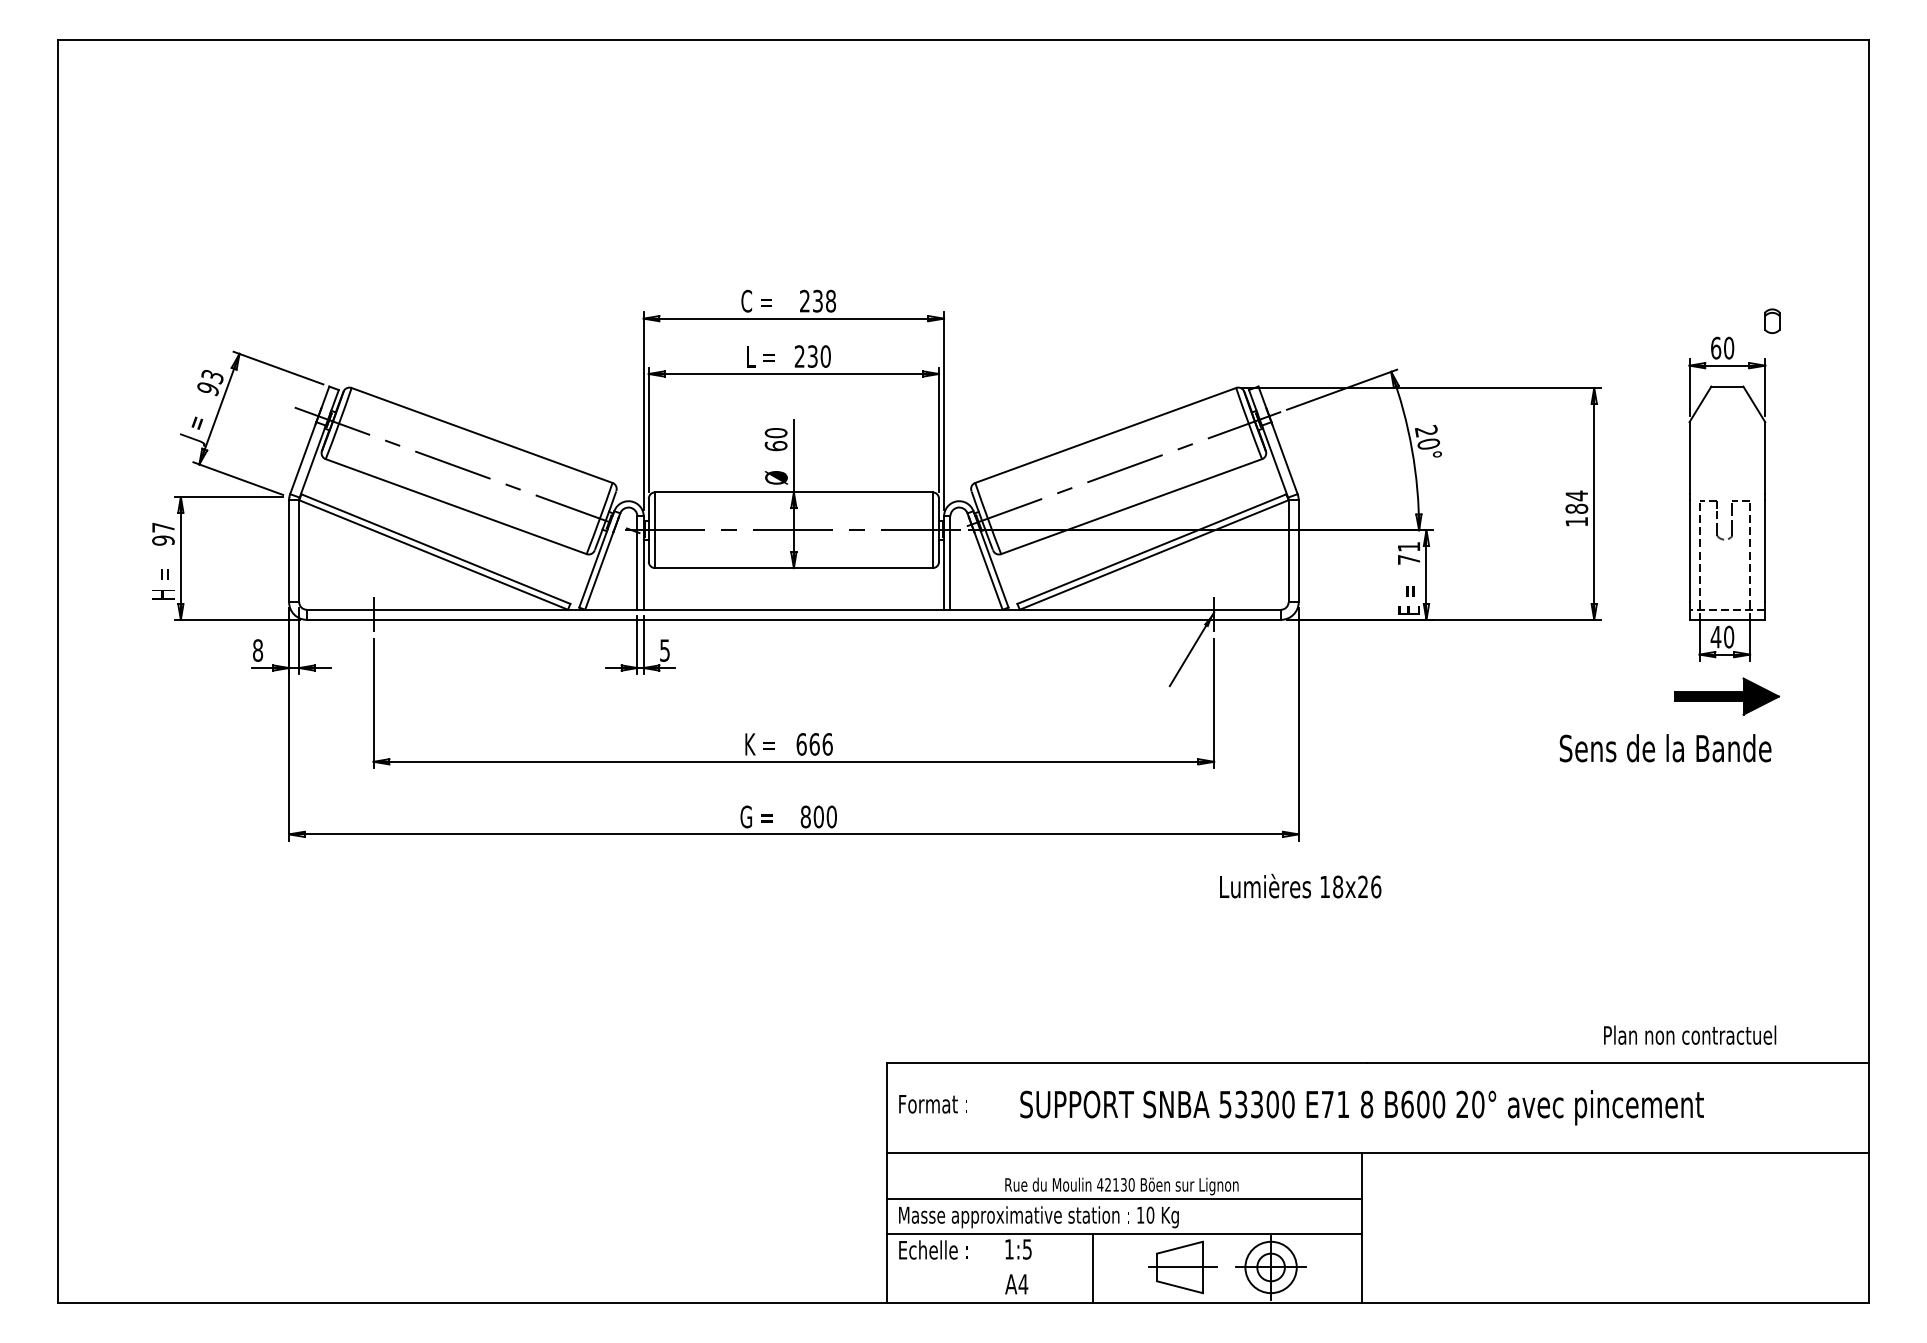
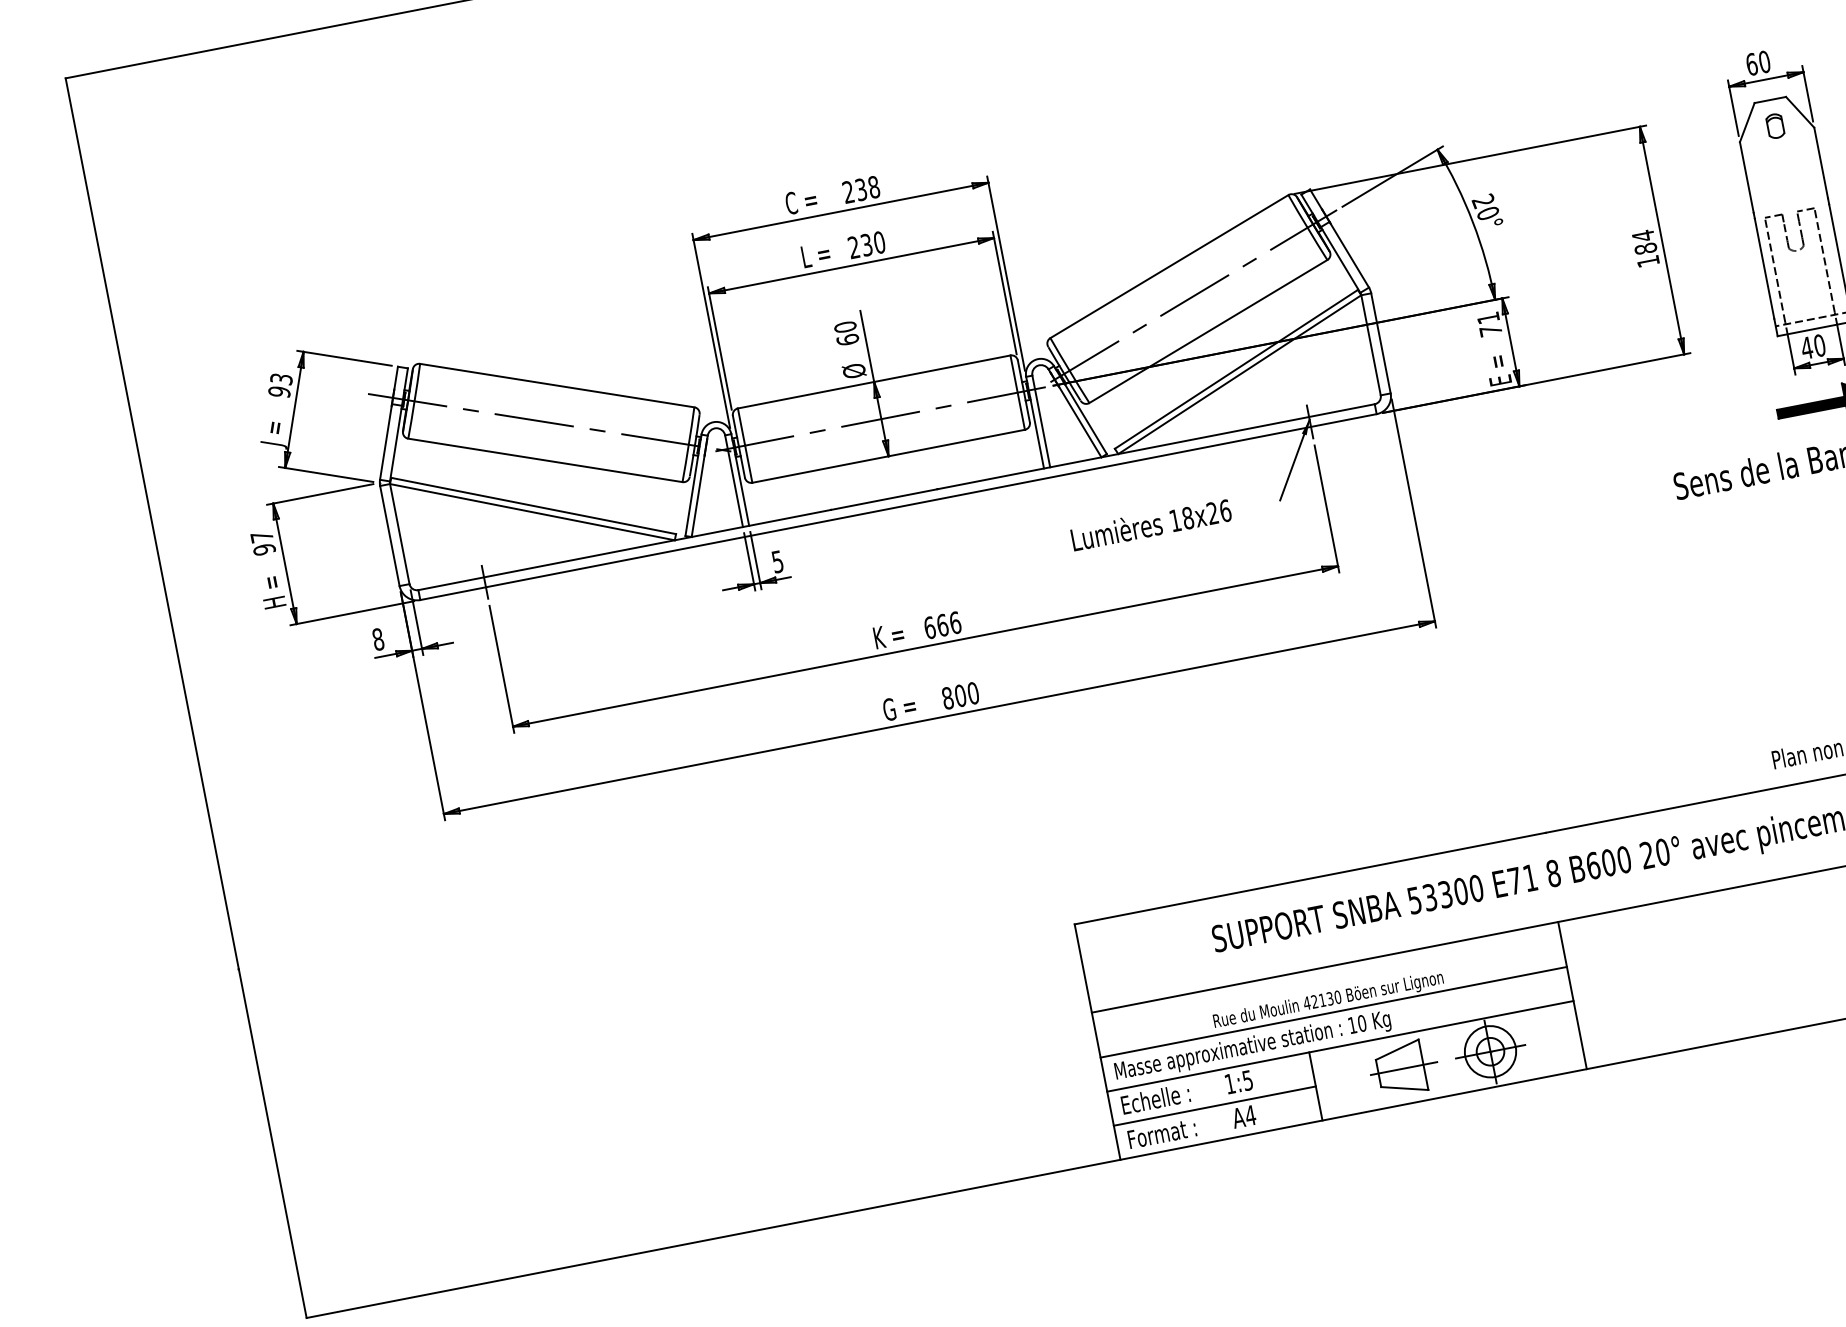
part: (1772, 320) -> (1775, 125), moved
text: (1300, 885) -> (1150, 523), moved
text: (932, 1104) -> (1161, 1134), moved
line: (990, 1268) -> (1215, 1106), added

